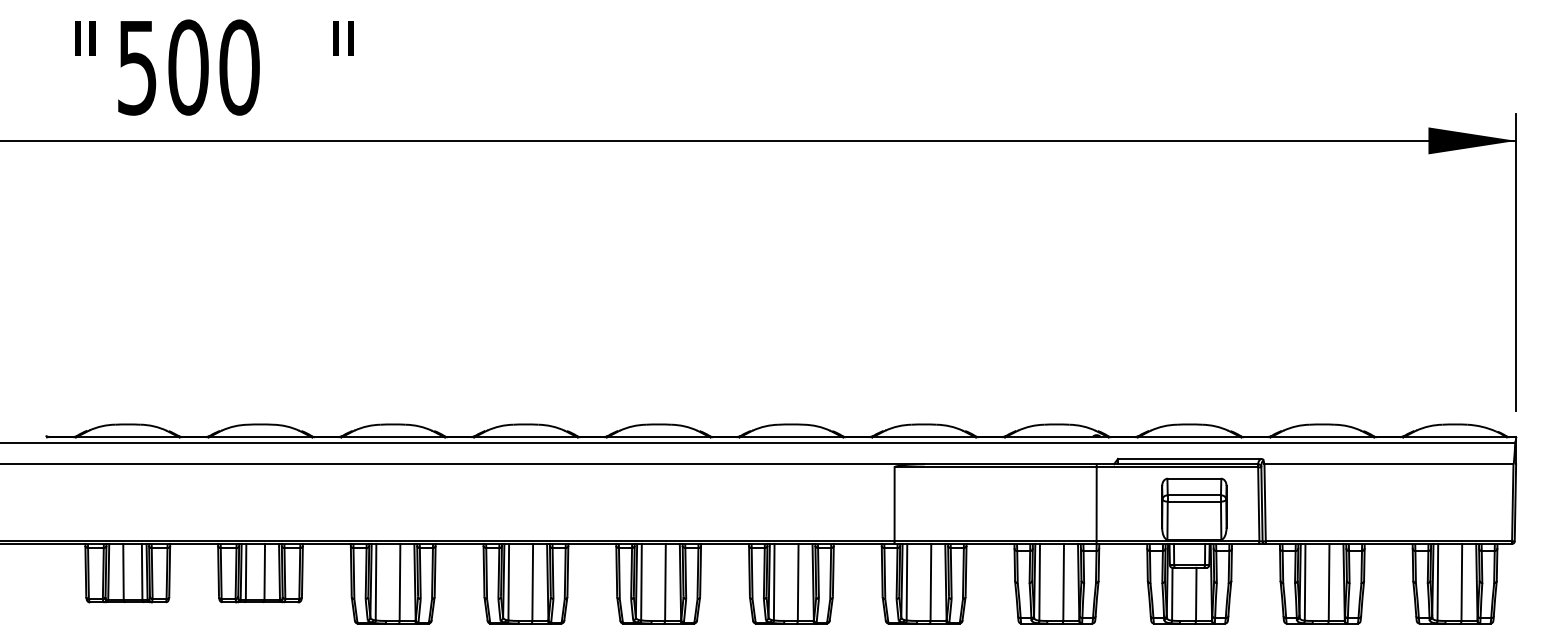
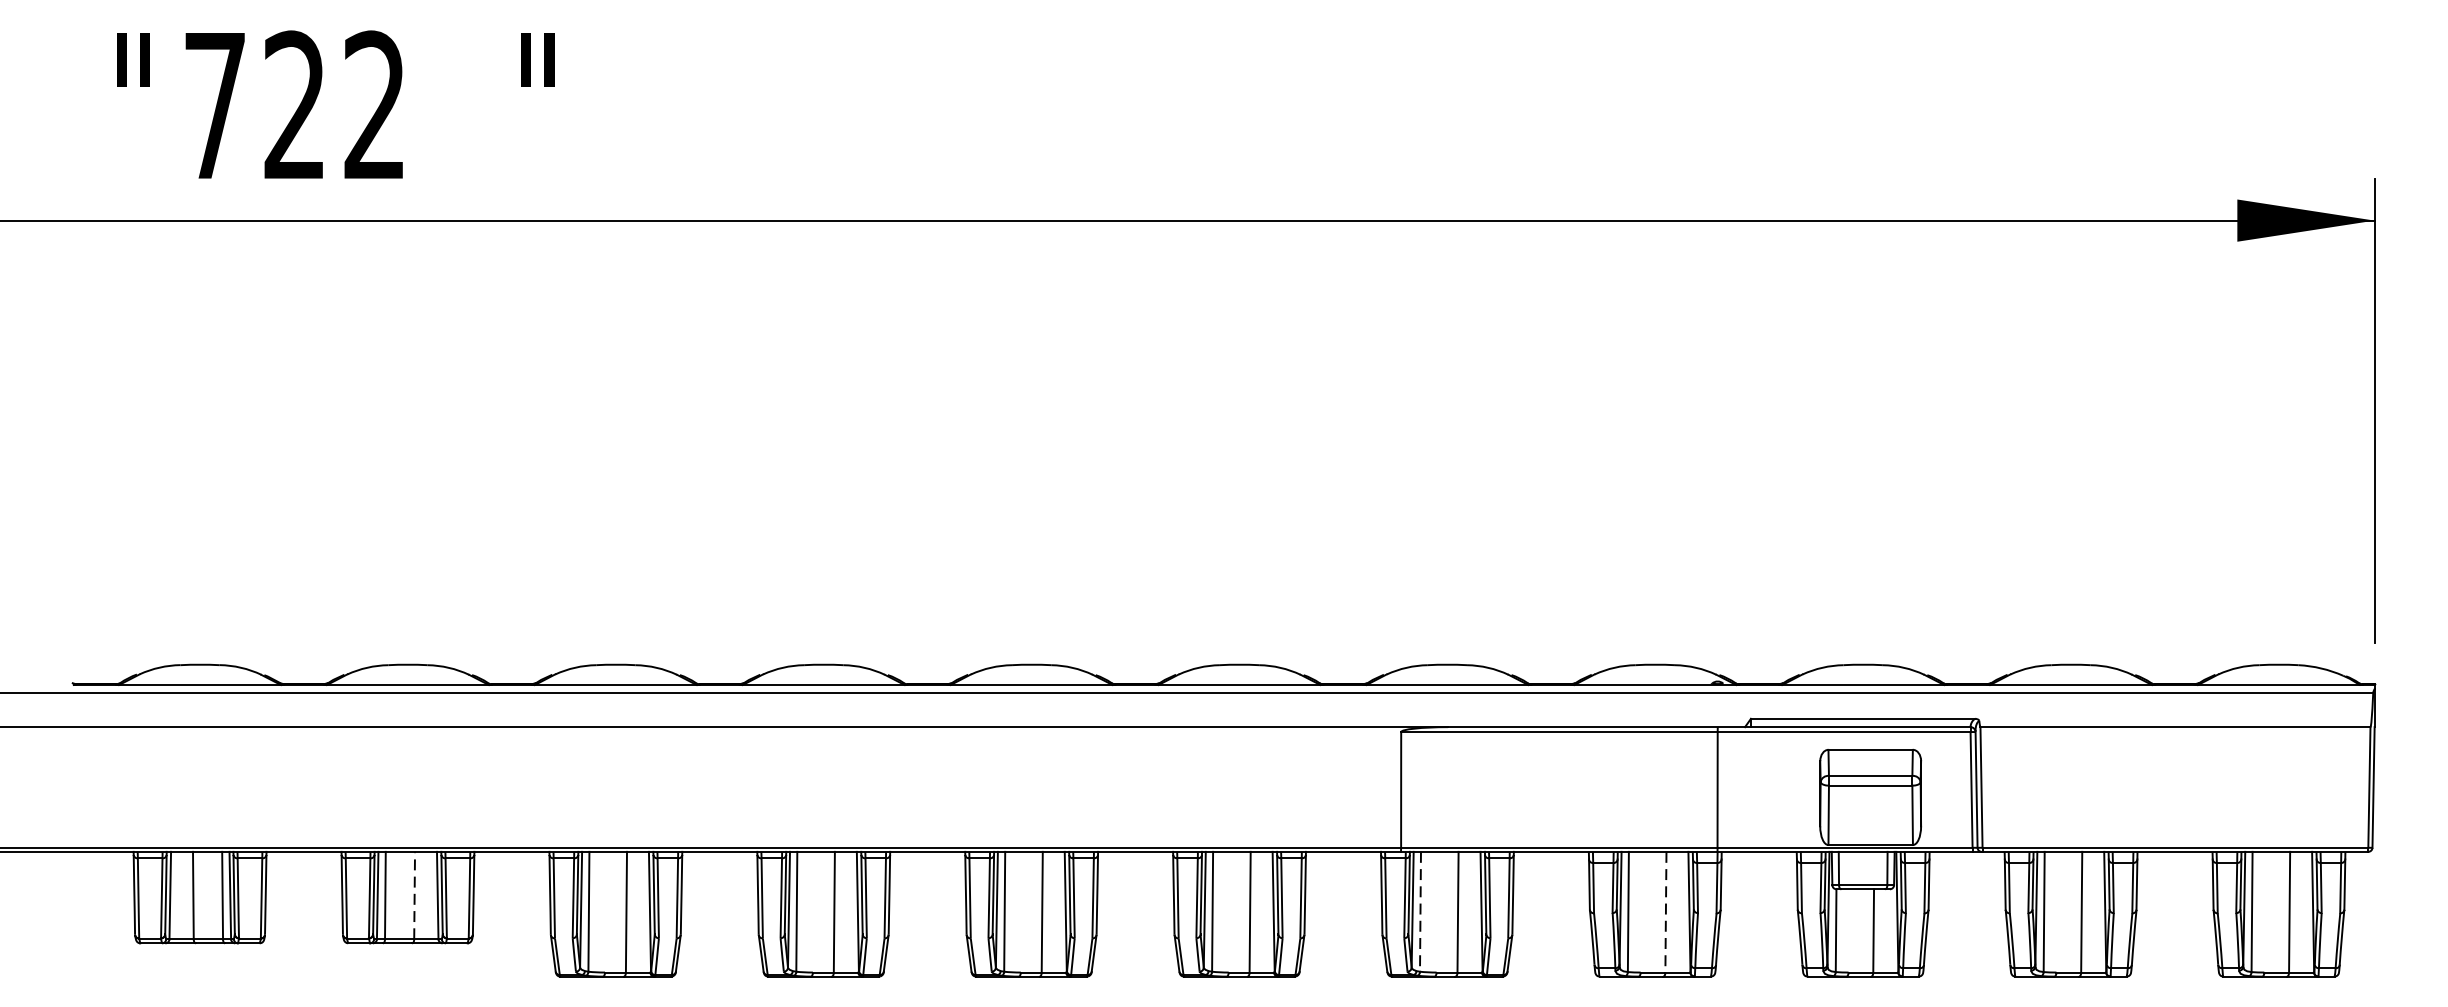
text: (188, 67) -> (295, 105), 500 -> 722
line: (264, 571) -> (414, 895), solid -> dashed
line: (906, 582) -> (1419, 912), solid -> dashed
line: (1063, 582) -> (1665, 912), solid -> dashed

